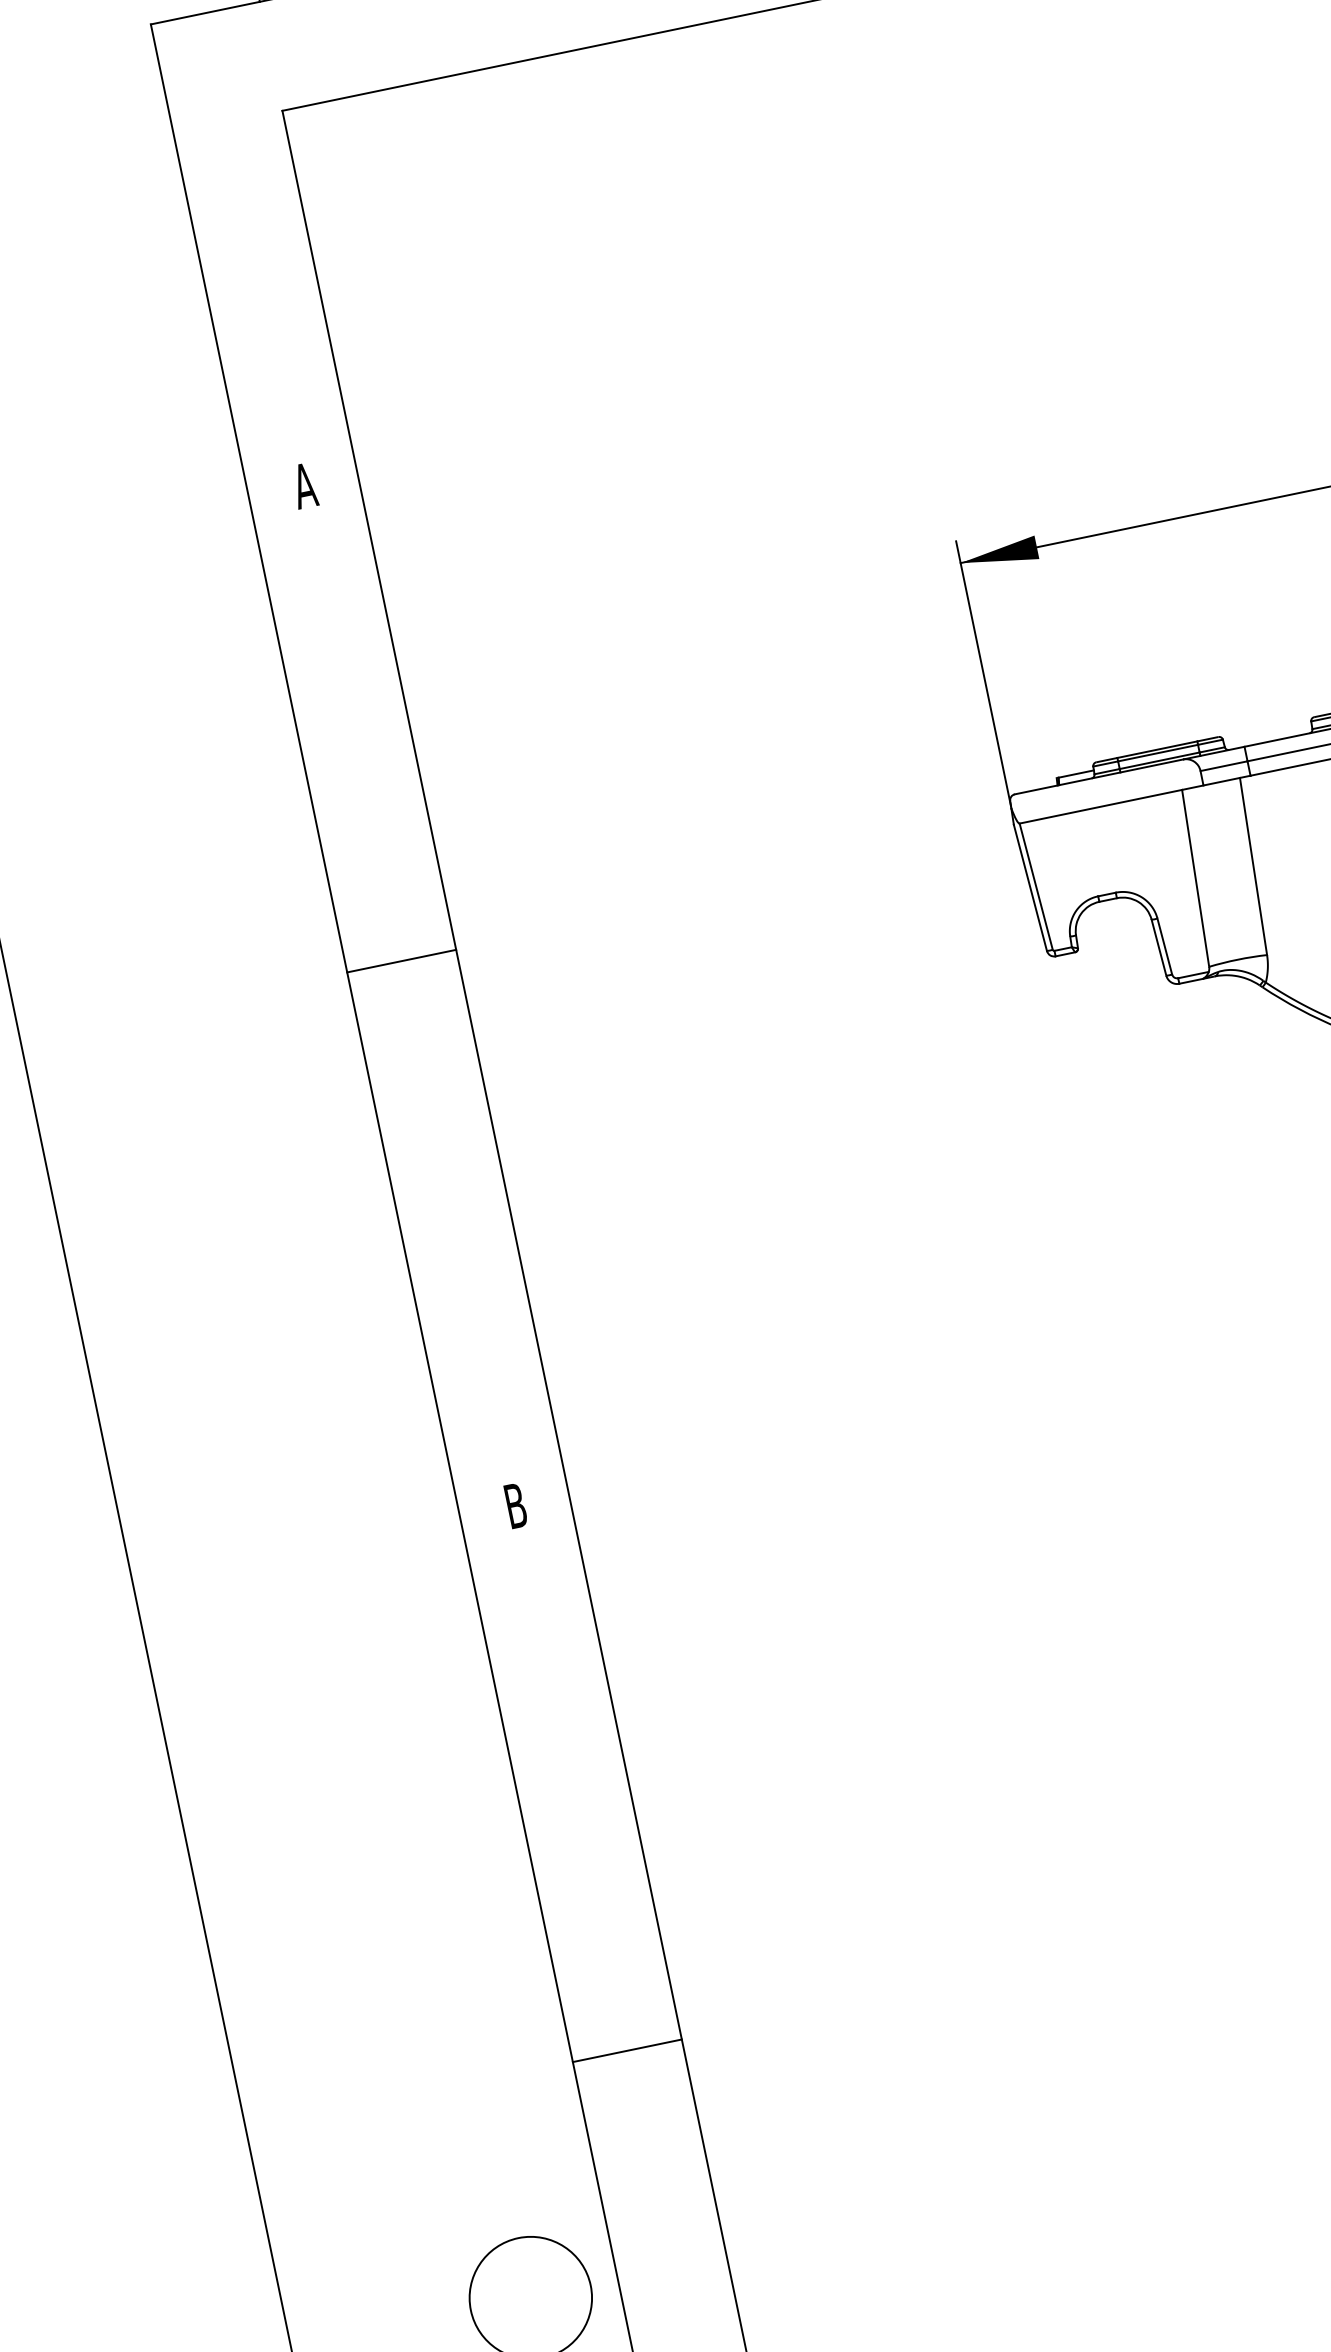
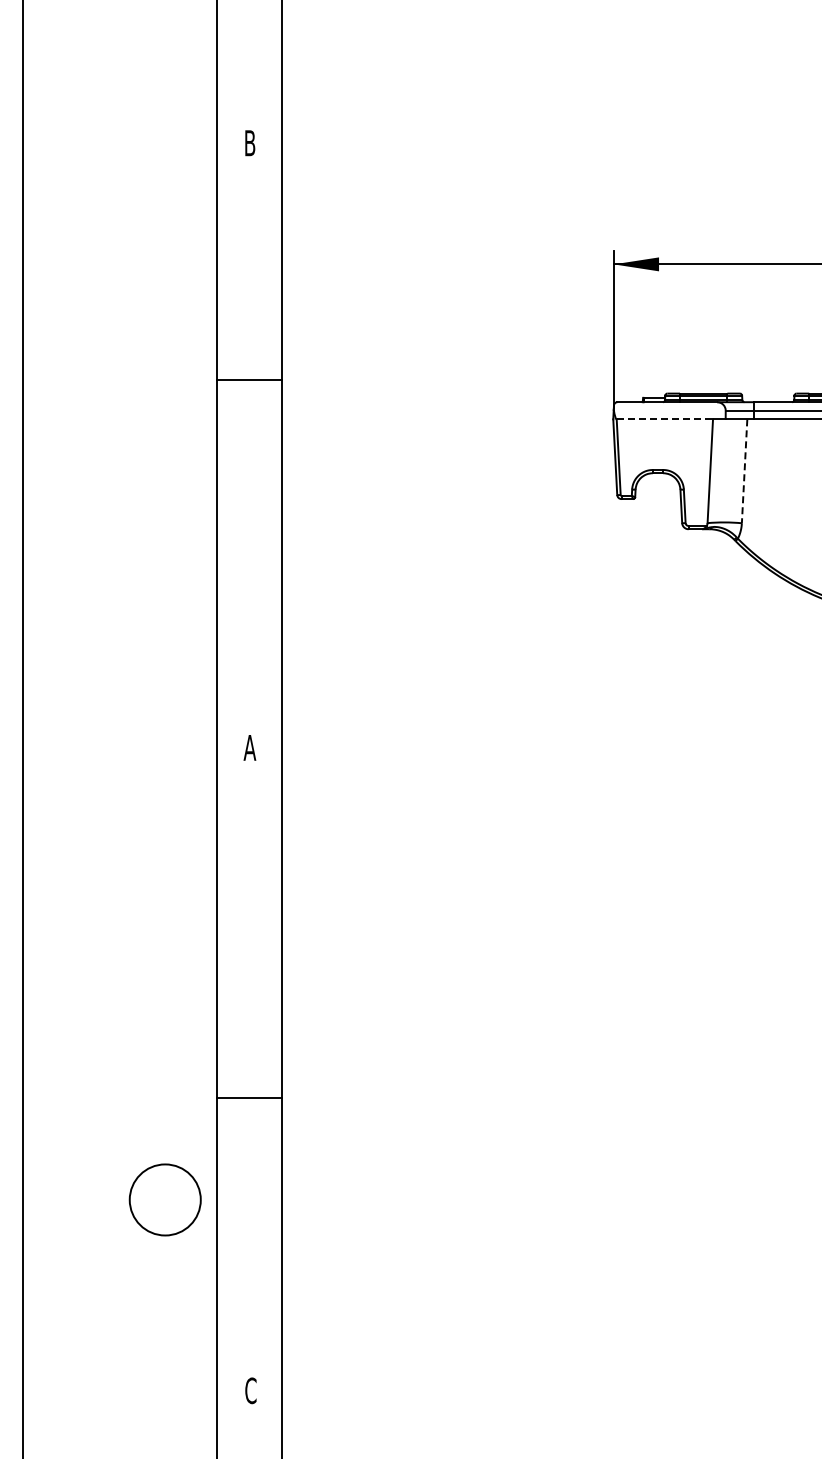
text: (303, 486) -> (249, 143), A -> B
line: (1101, 806) -> (665, 419), solid -> dashed
line: (1253, 866) -> (744, 471), solid -> dashed
line: (400, 960) -> (248, 379), moved
text: (514, 1505) -> (249, 747), B -> A
line: (625, 2050) -> (248, 1097), moved

